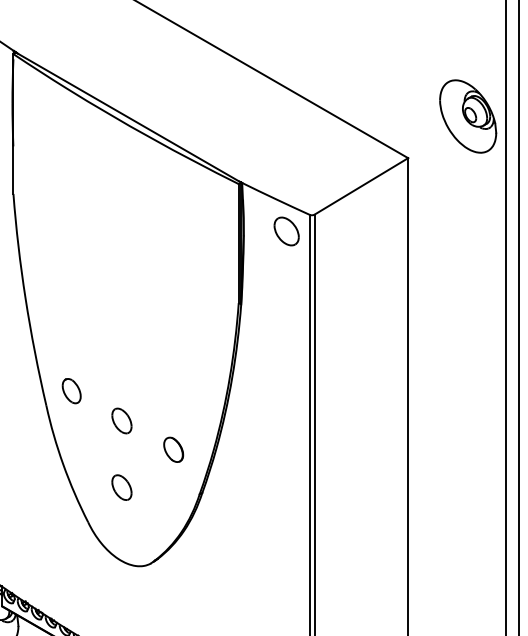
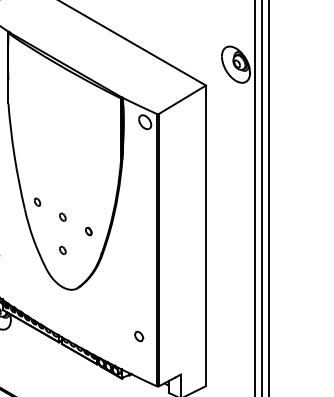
part: (71, 391) -> (37, 202), size x0.6
part: (121, 421) -> (62, 217), size x0.6
part: (173, 449) -> (88, 231), size x0.6
part: (121, 487) -> (62, 250), size x0.6

